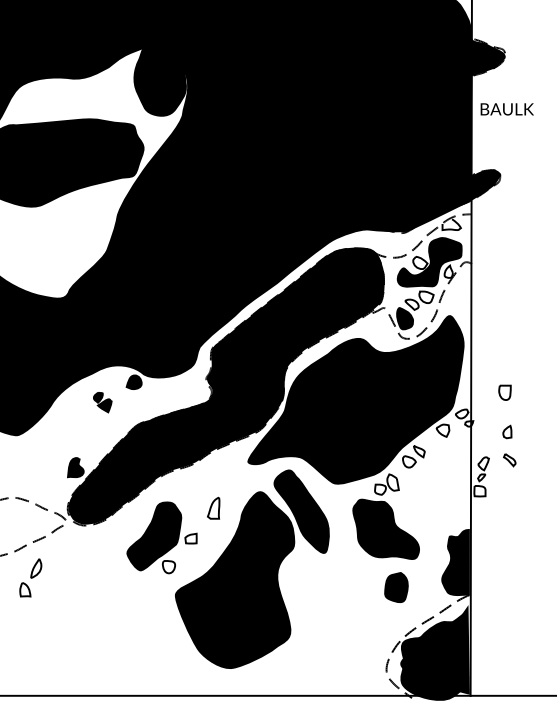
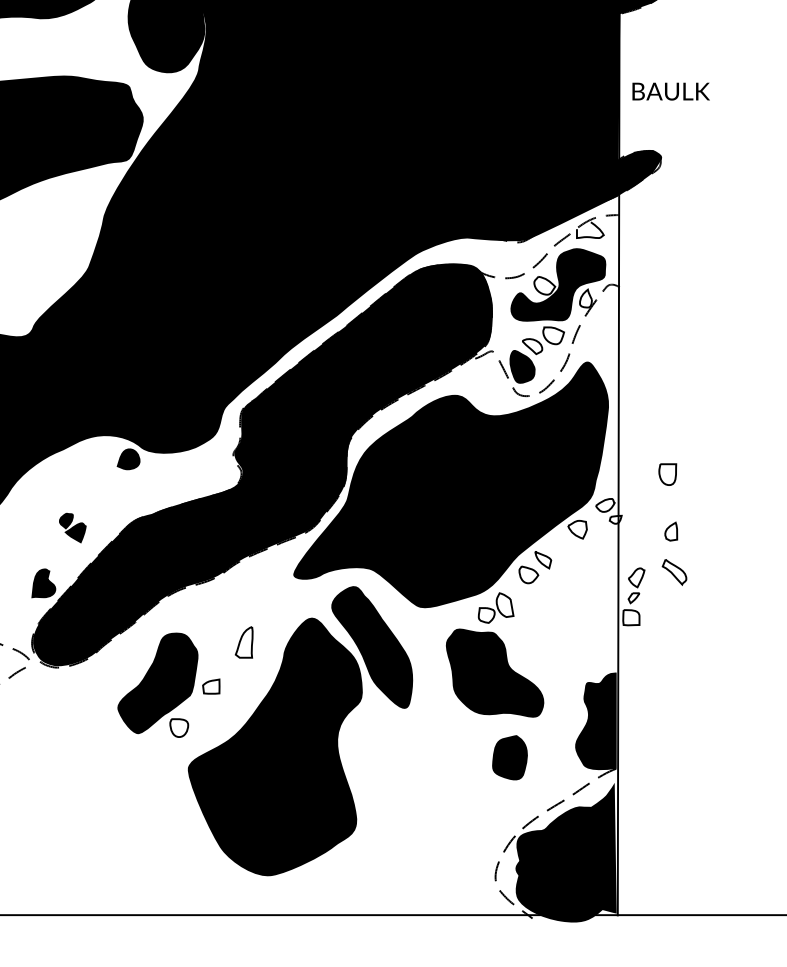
text: (506, 109) -> (669, 91), moved
part: (102, 402) -> (72, 527), moved
part: (509, 460) -> (674, 573), size x1.4

